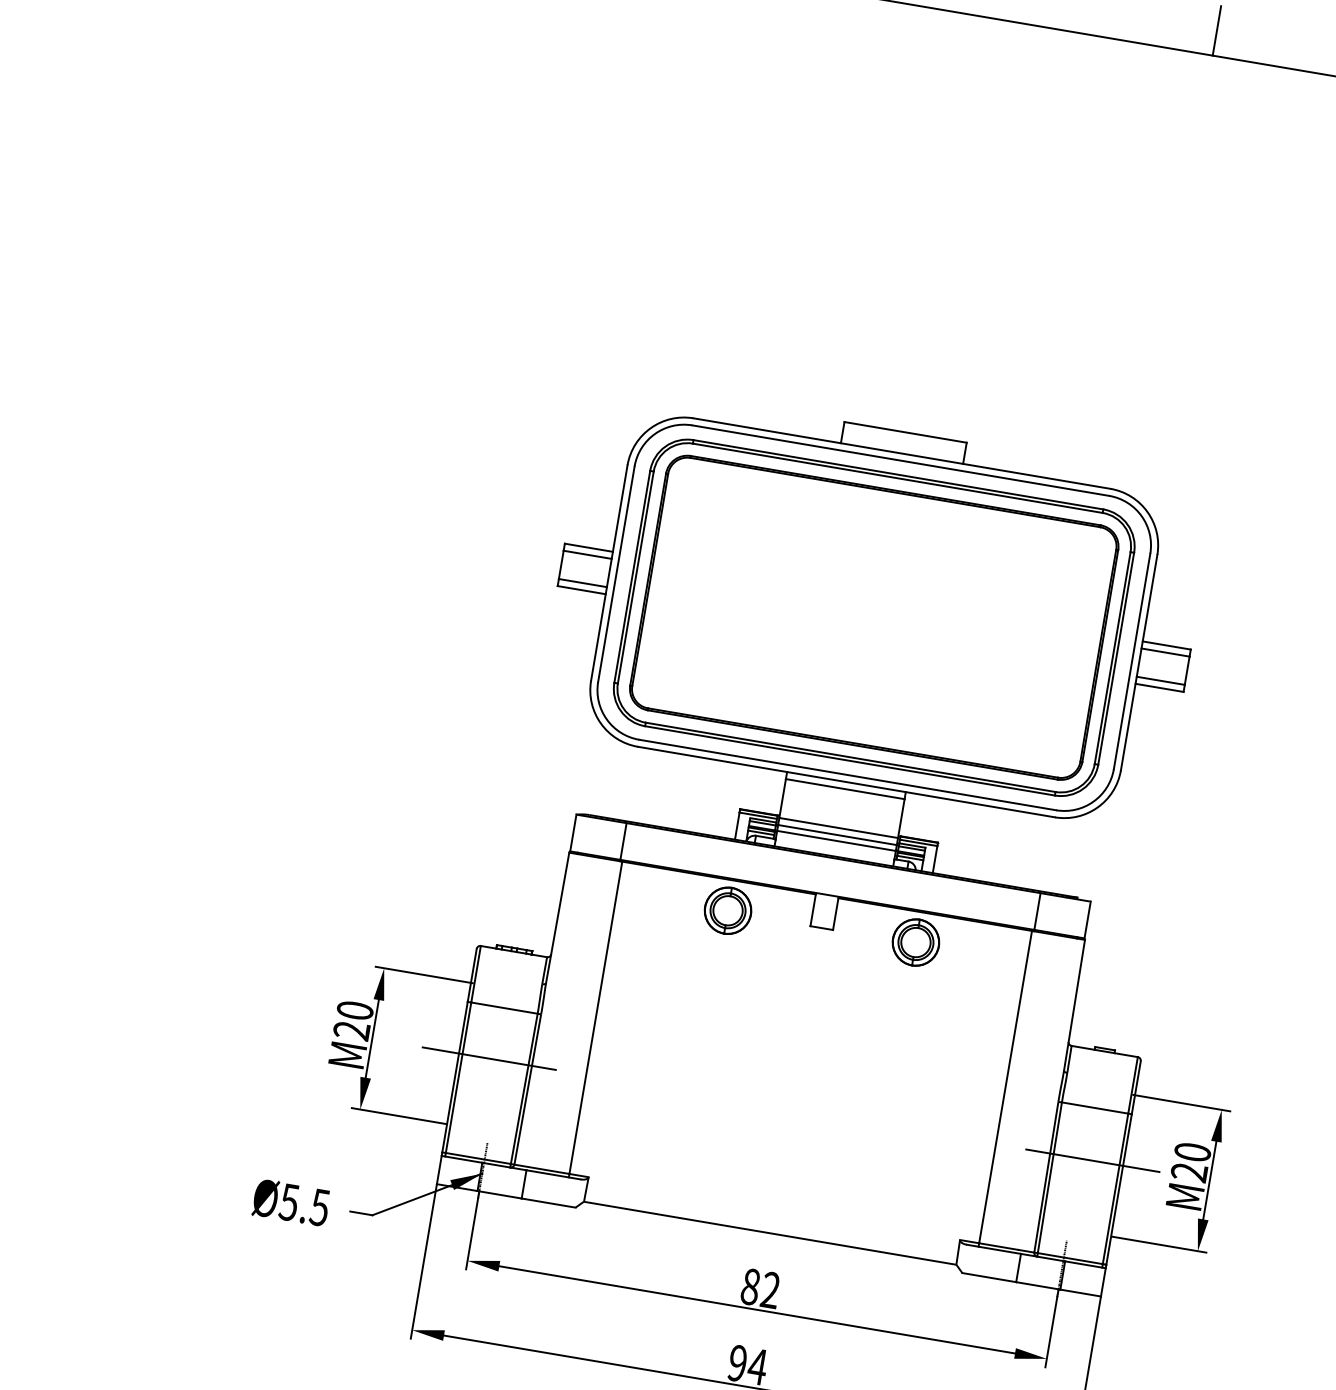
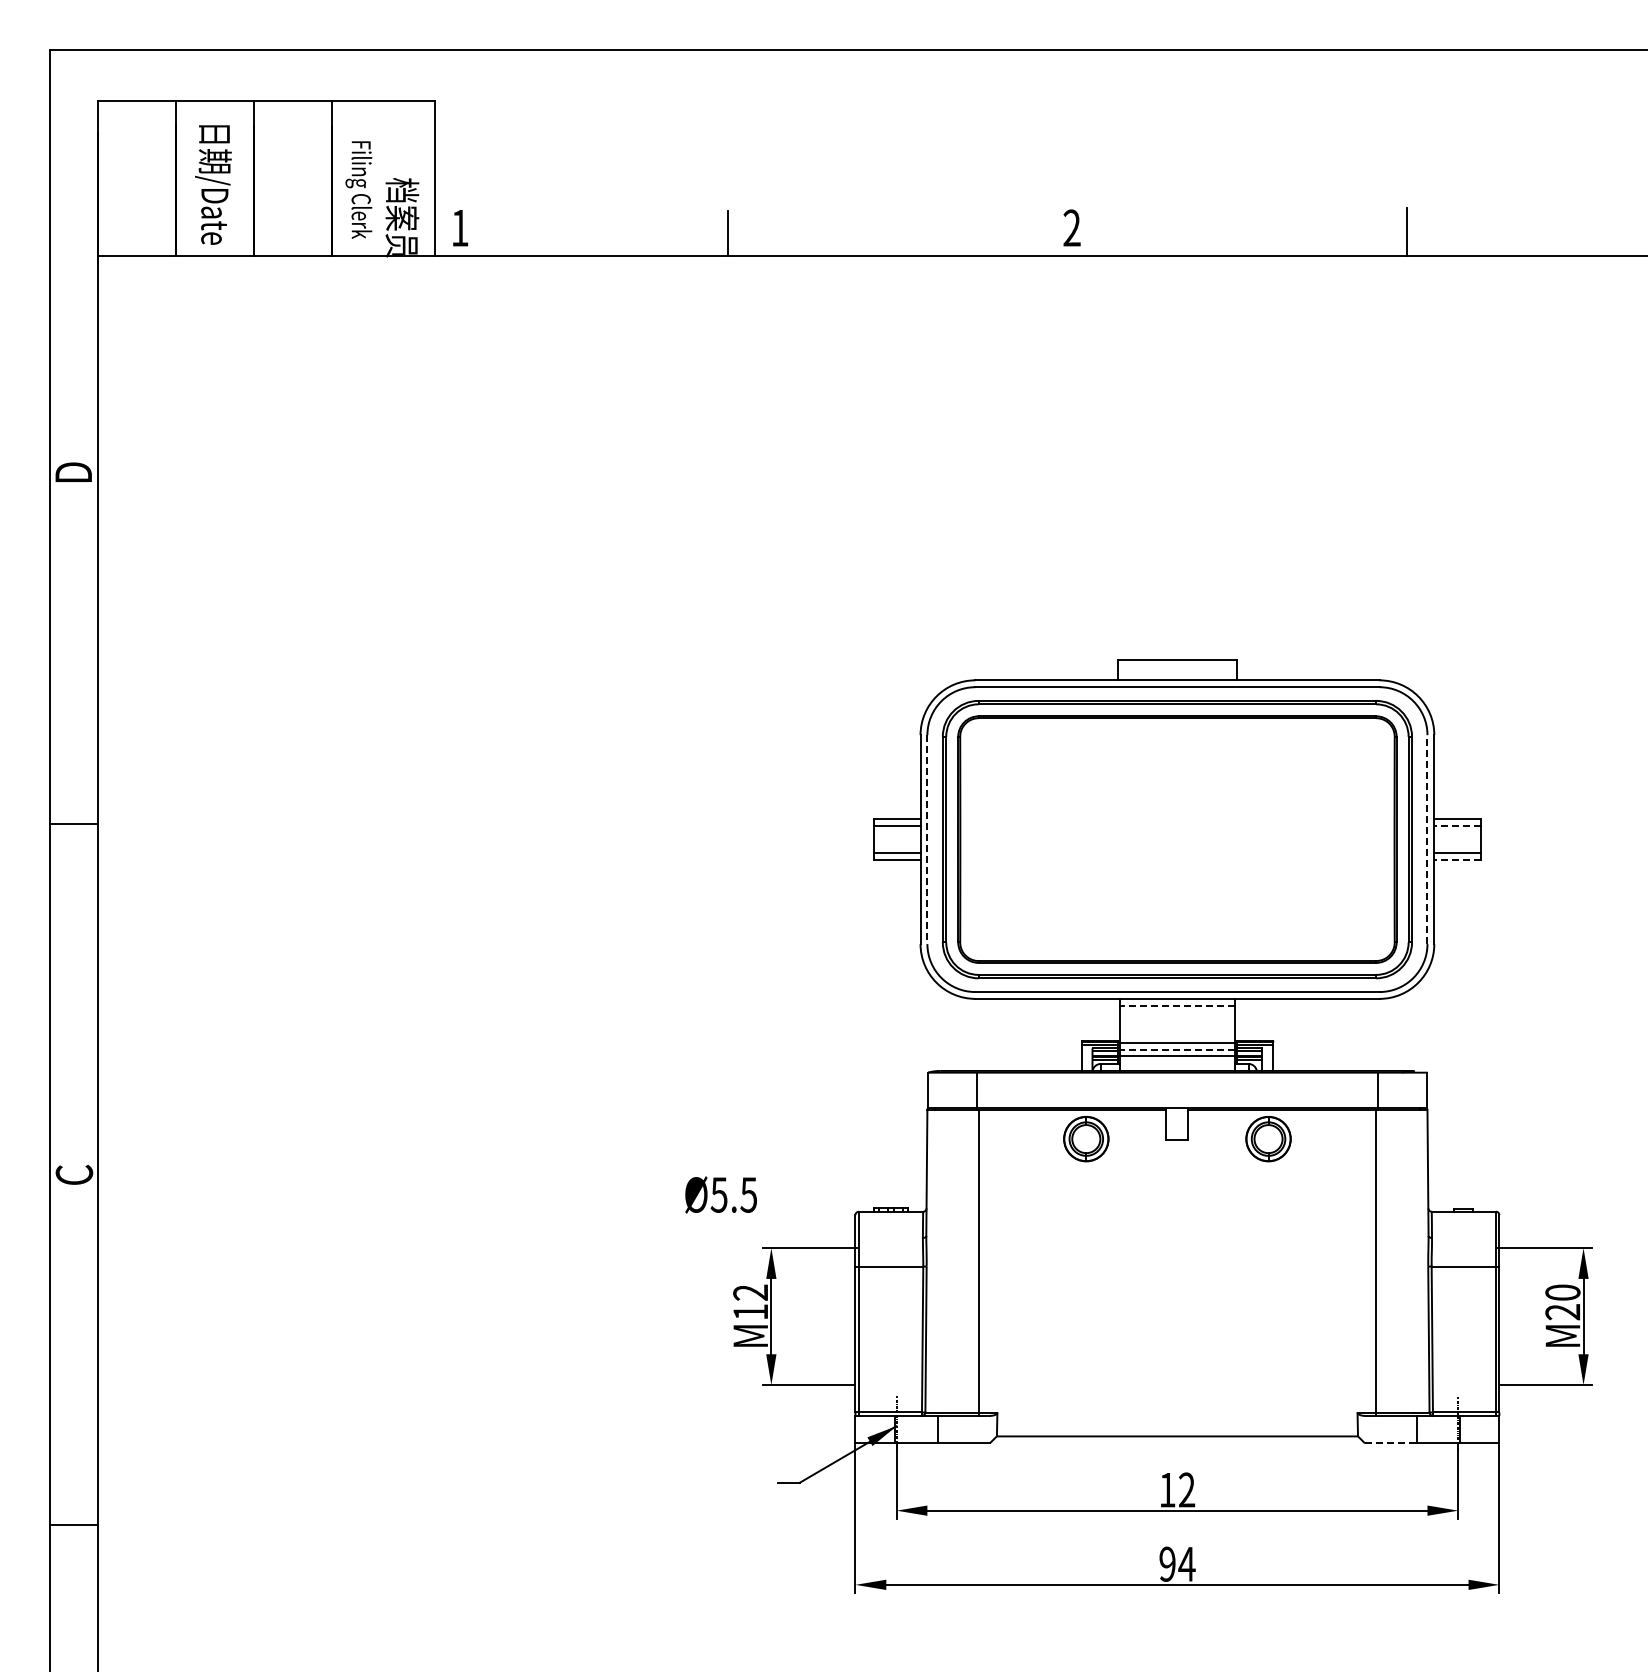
line: (616, 575) -> (927, 840), solid -> dashed
line: (1165, 652) -> (1457, 825), solid -> dashed
line: (1132, 661) -> (1427, 839), solid -> dashed
line: (1159, 688) -> (1457, 860), solid -> dashed
line: (845, 788) -> (1177, 1005), solid -> dashed
line: (837, 835) -> (1177, 1050), solid -> dashed
text: (353, 1020) -> (750, 1302), M20 -> M12
line: (488, 1058) -> (884, 1316), removed
line: (1092, 1160) -> (1469, 1316), removed
text: (290, 1202) -> (720, 1194), moved
line: (989, 1277) -> (1391, 1443), solid -> dashed
text: (750, 1286) -> (1167, 1489), 82 -> 12

